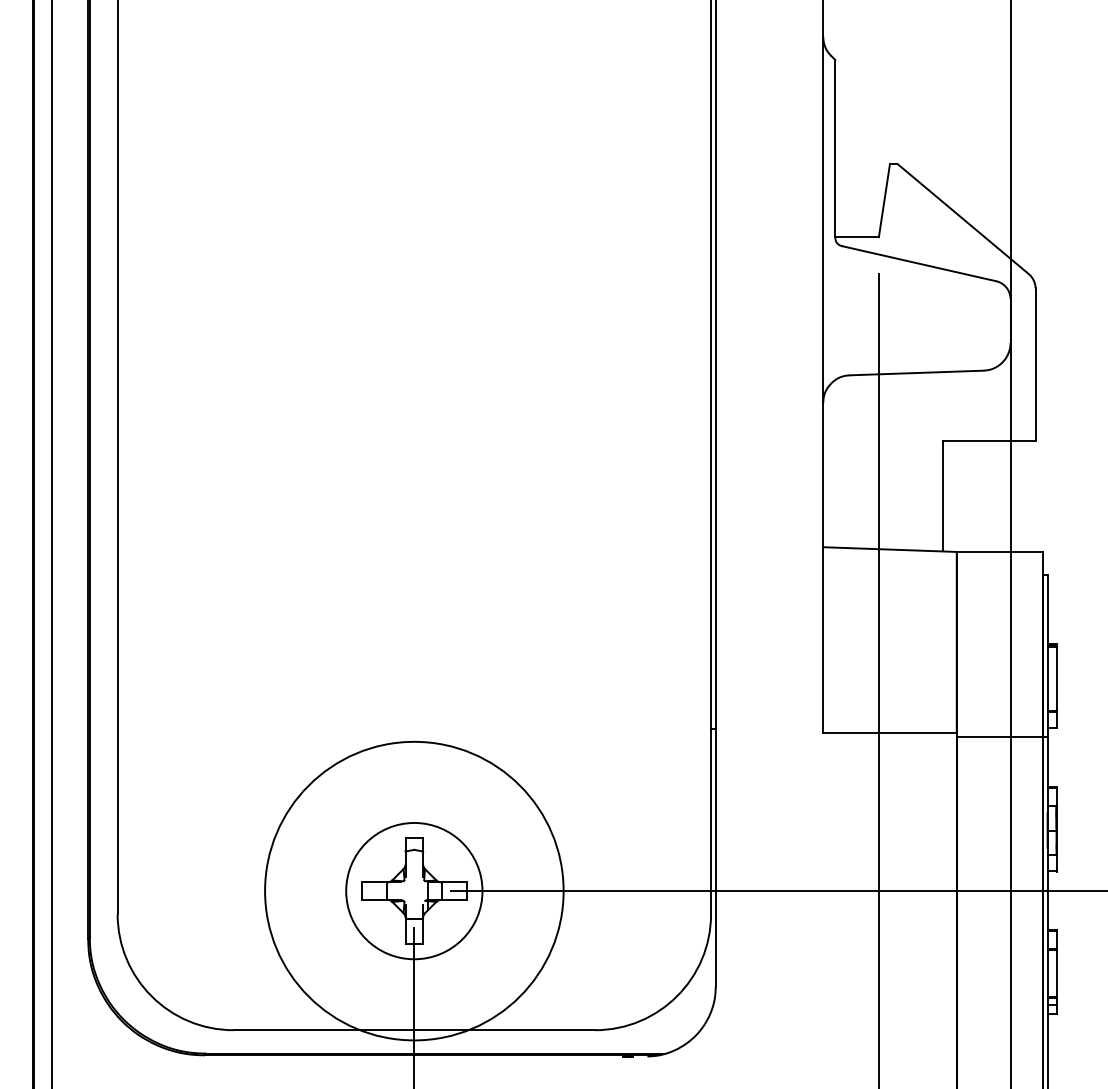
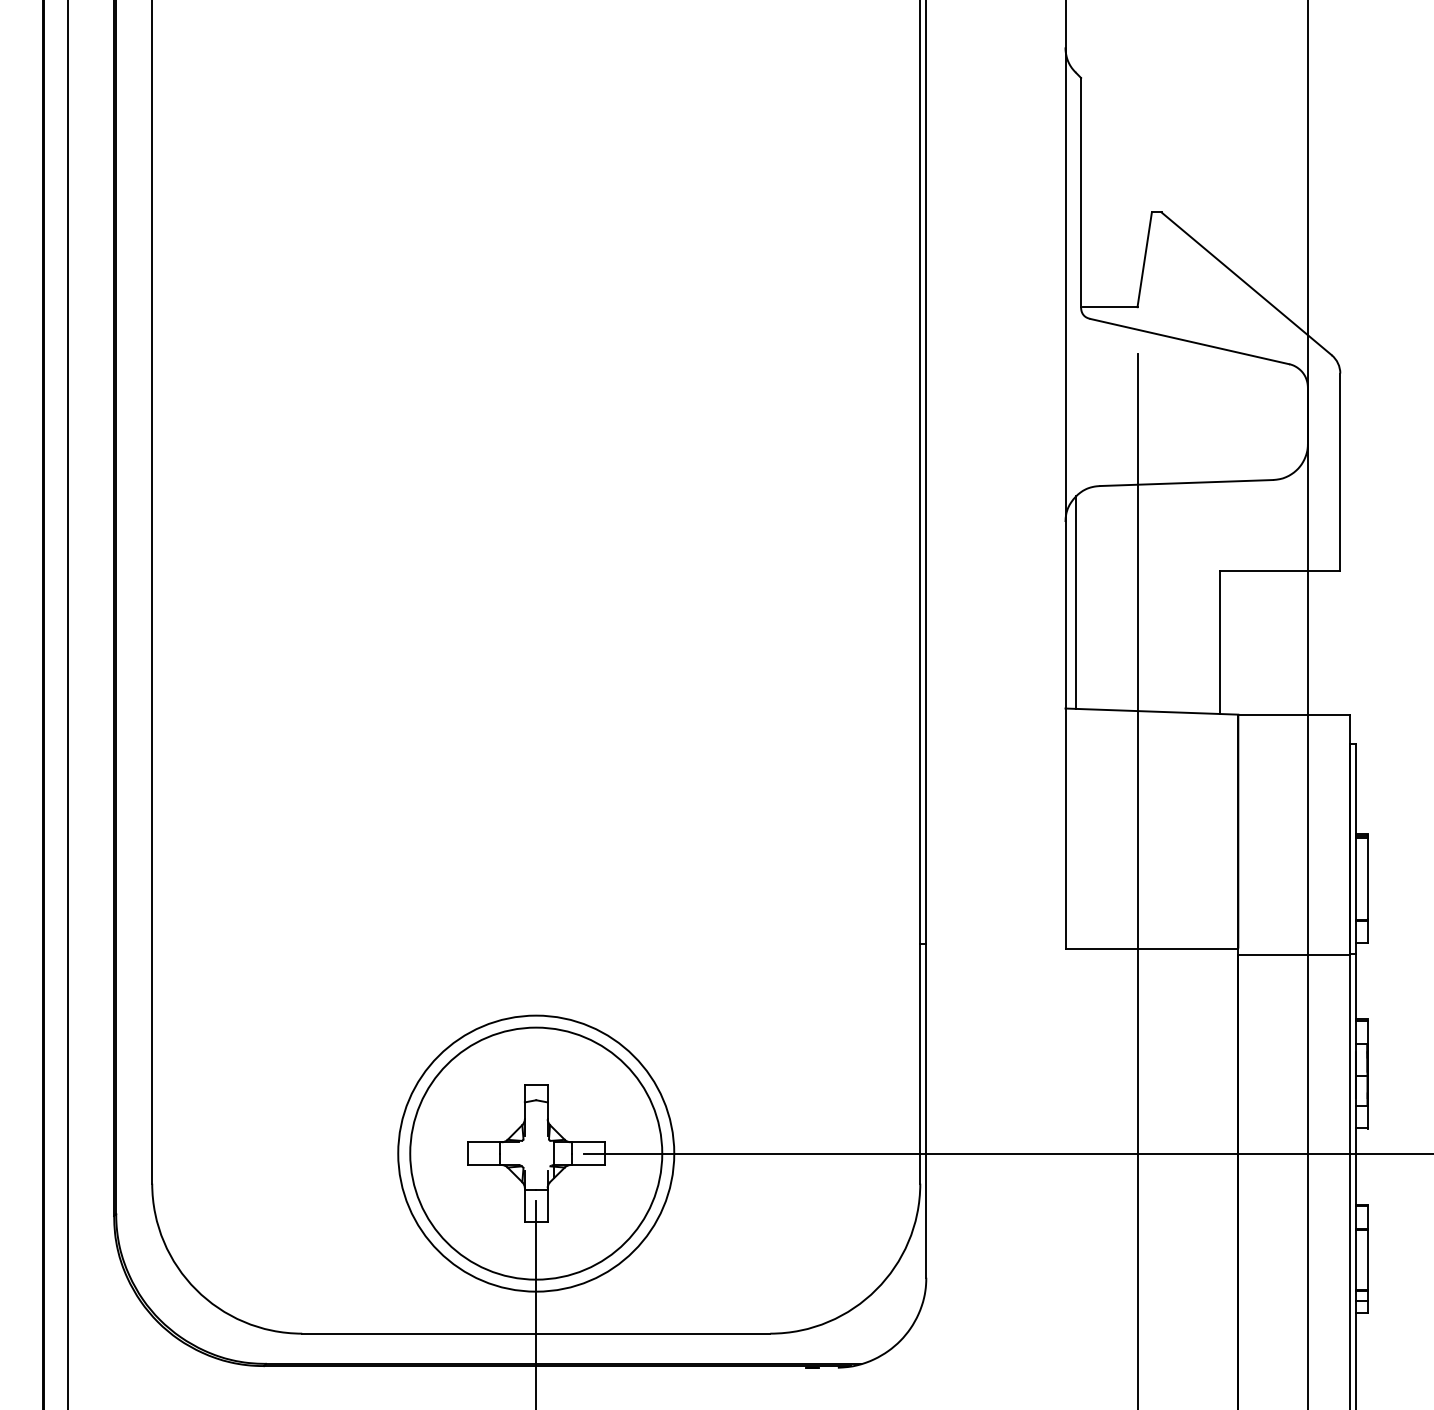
line: (831, 465) -> (1076, 602), added
circle: (414, 891) -> (536, 1153), size x0.71
circle: (414, 891) -> (536, 1153), size x1.43

